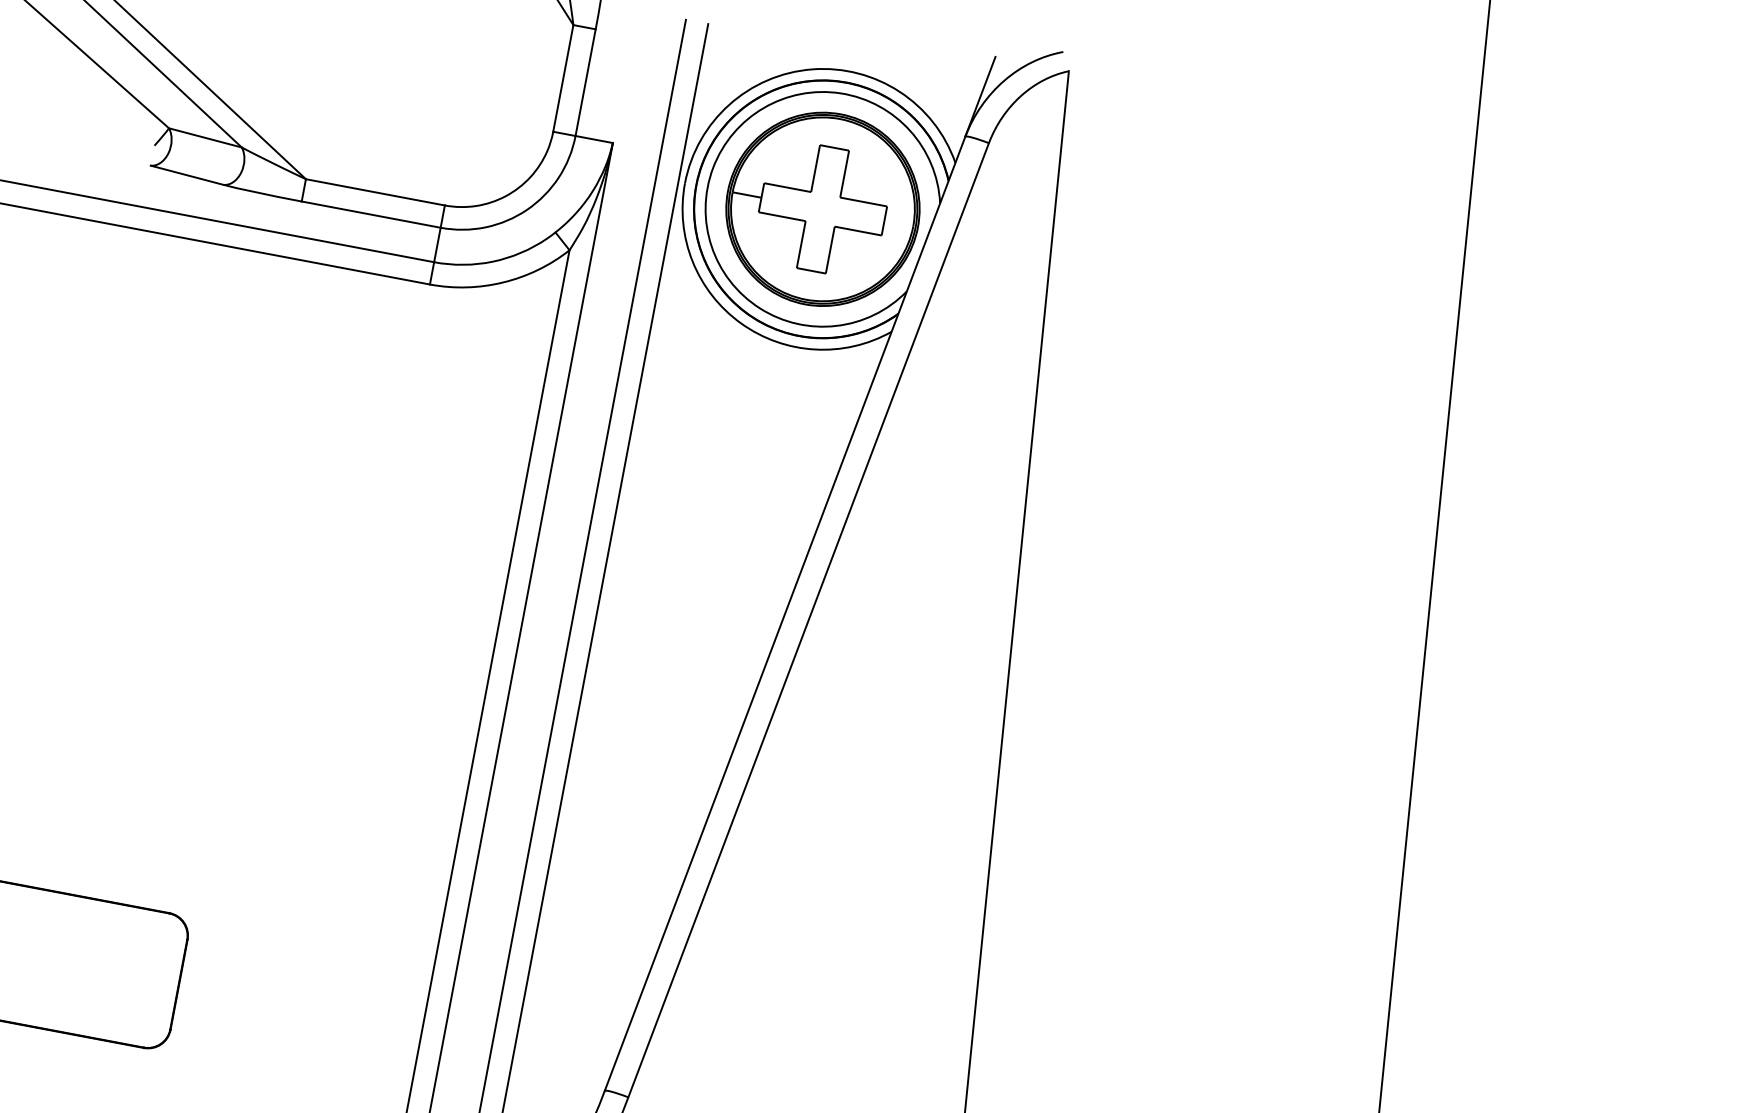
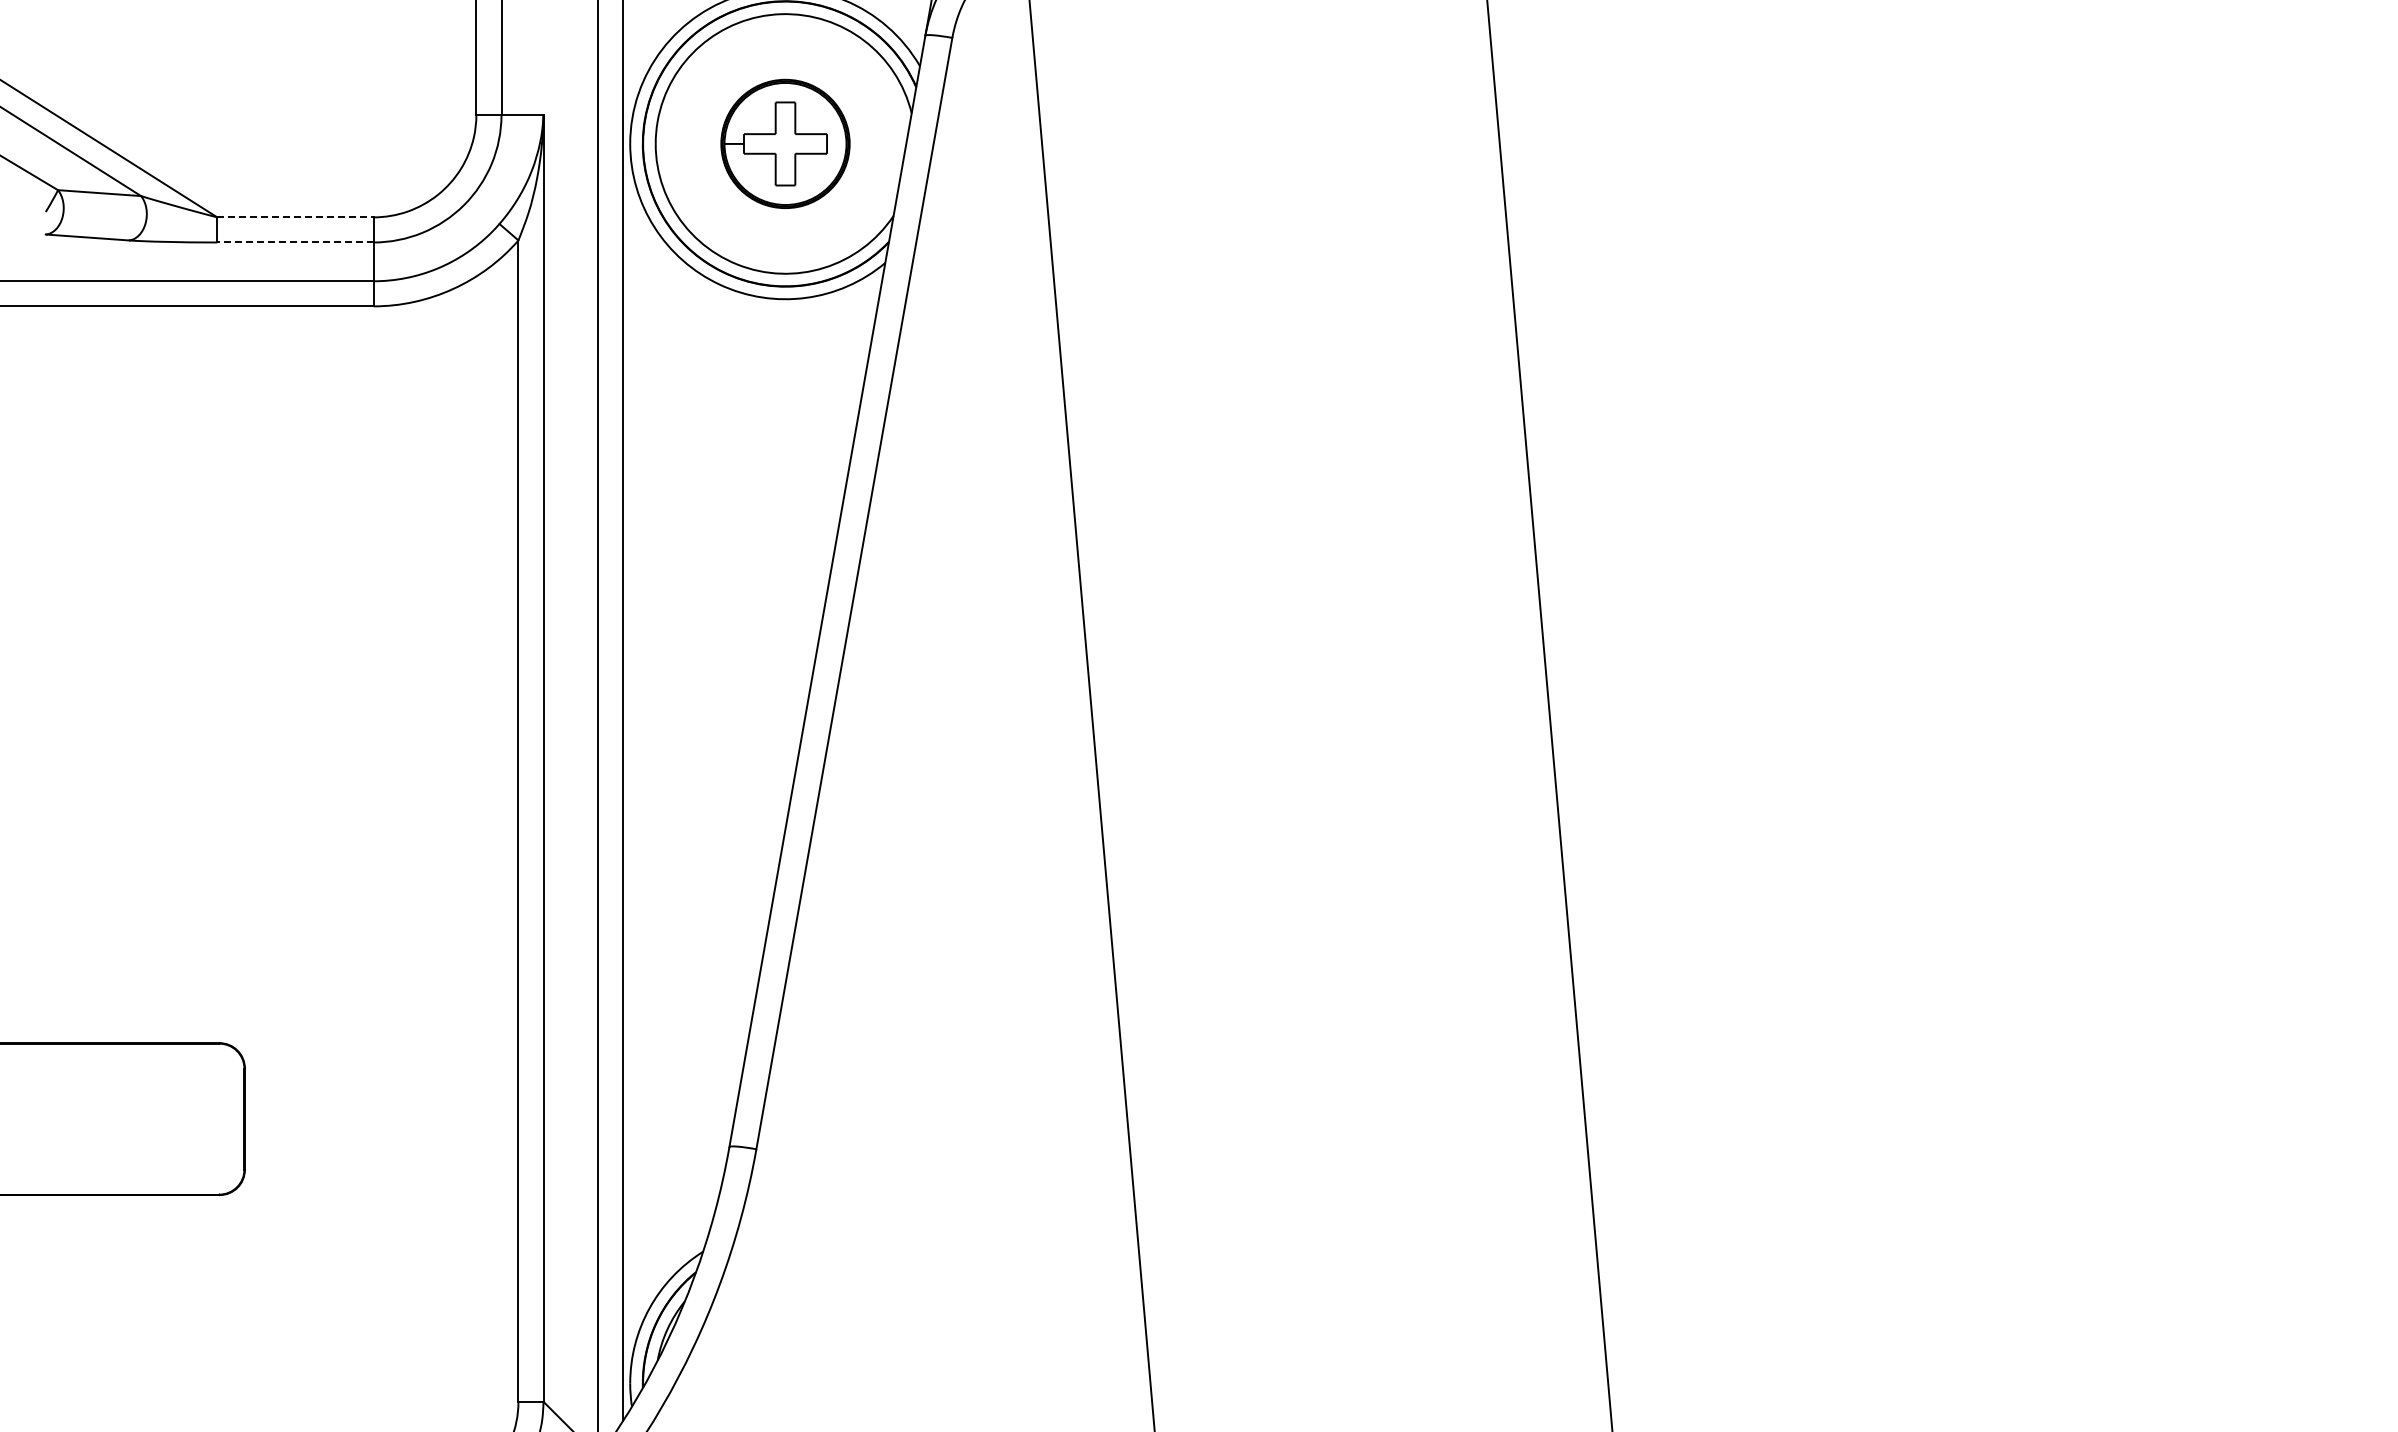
line: (376, 192) -> (296, 217), solid -> dashed
part: (823, 208) -> (785, 143), size x0.6
line: (371, 214) -> (295, 242), solid -> dashed

